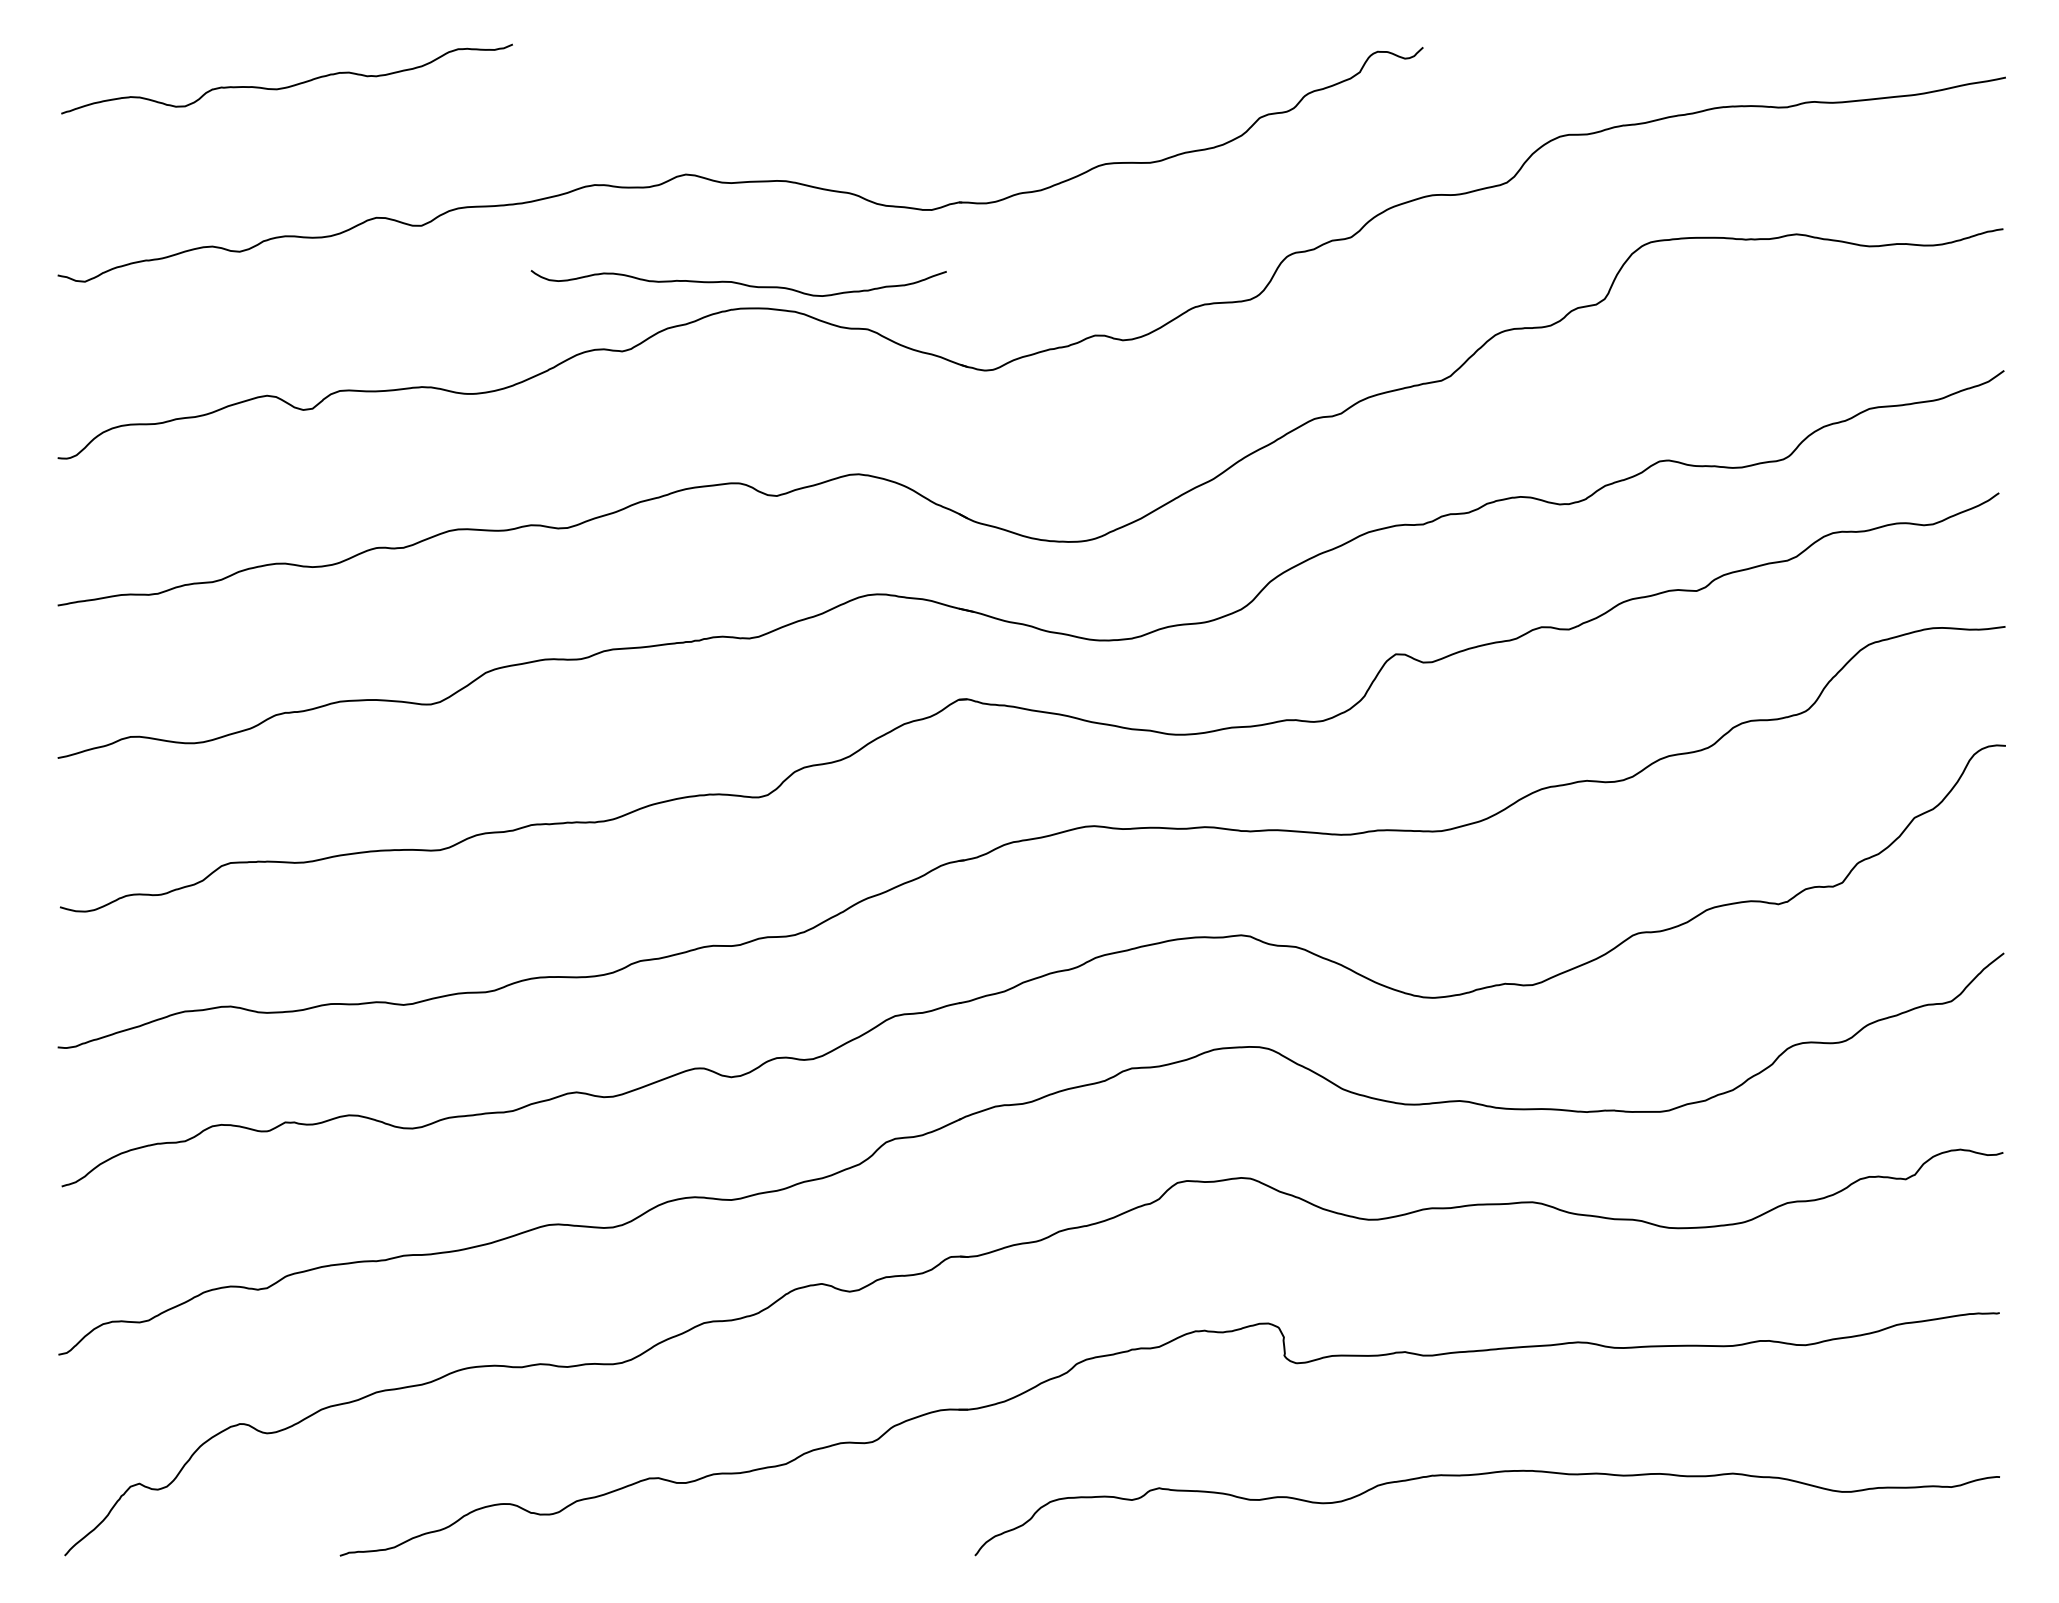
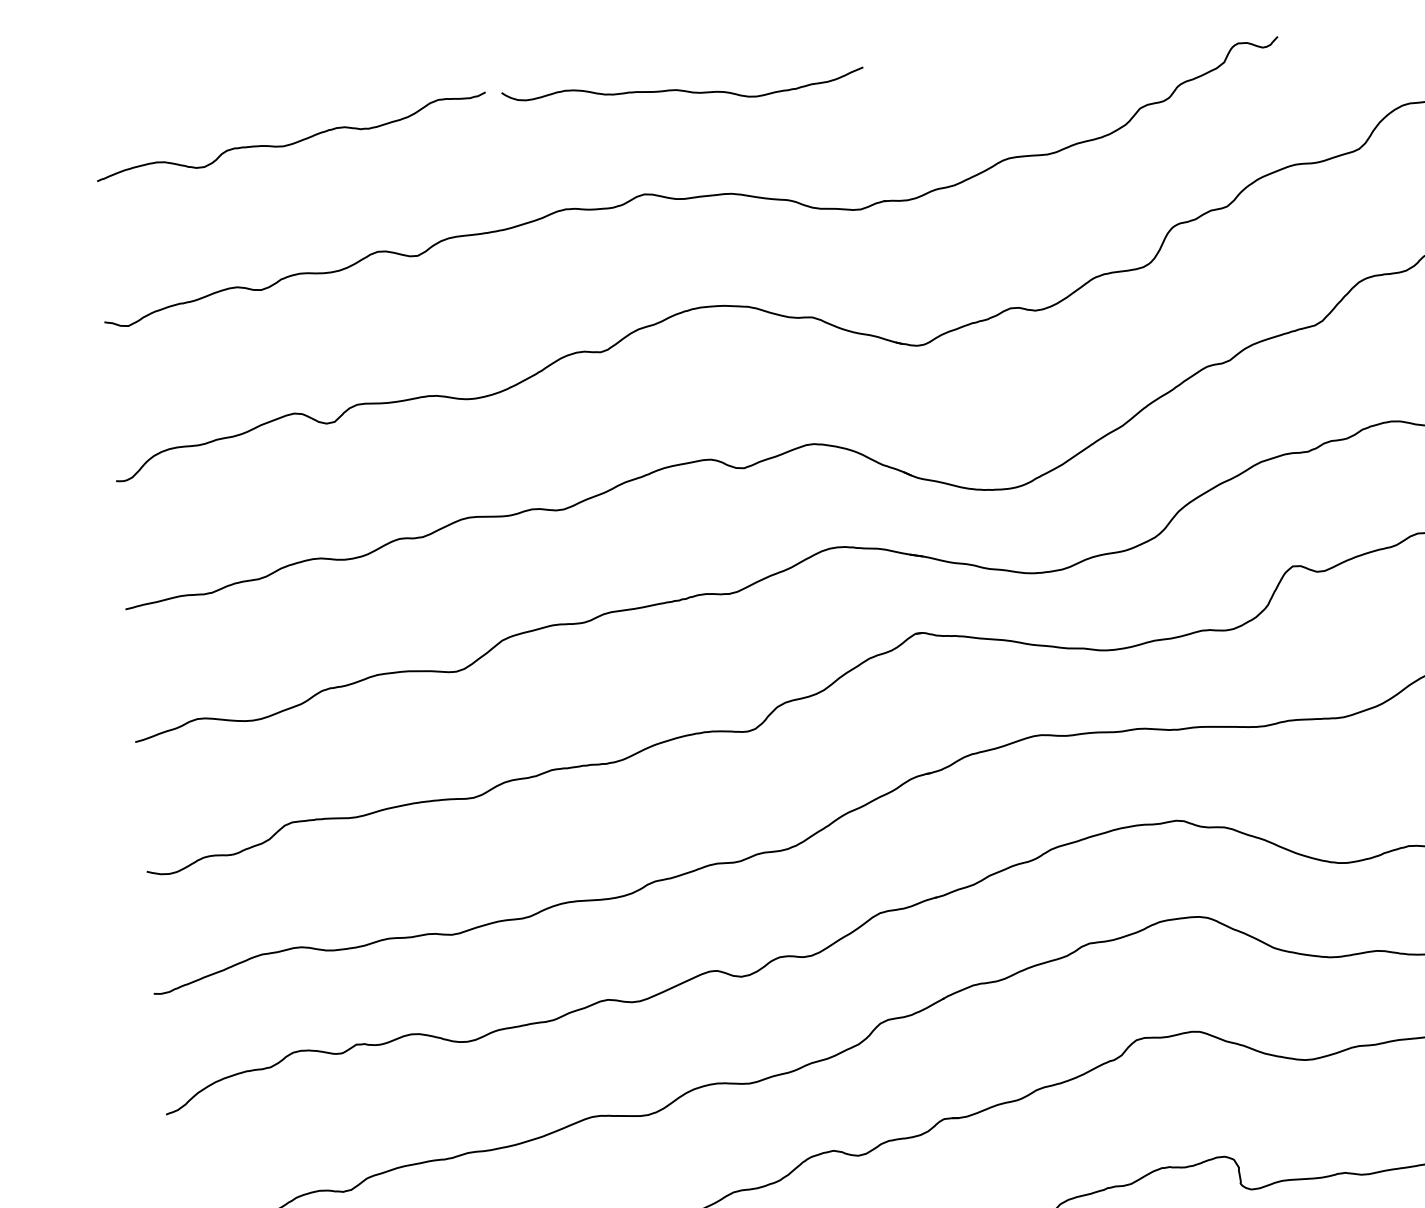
curve: (738, 283) -> (682, 90), moved

